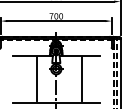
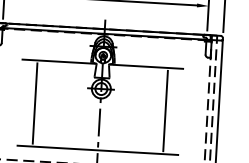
line: (36, 79) -> (34, 103), moved
line: (81, 79) -> (165, 111), moved

